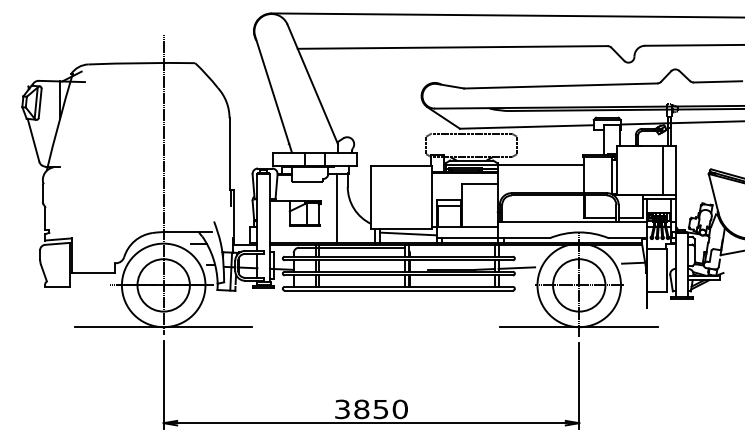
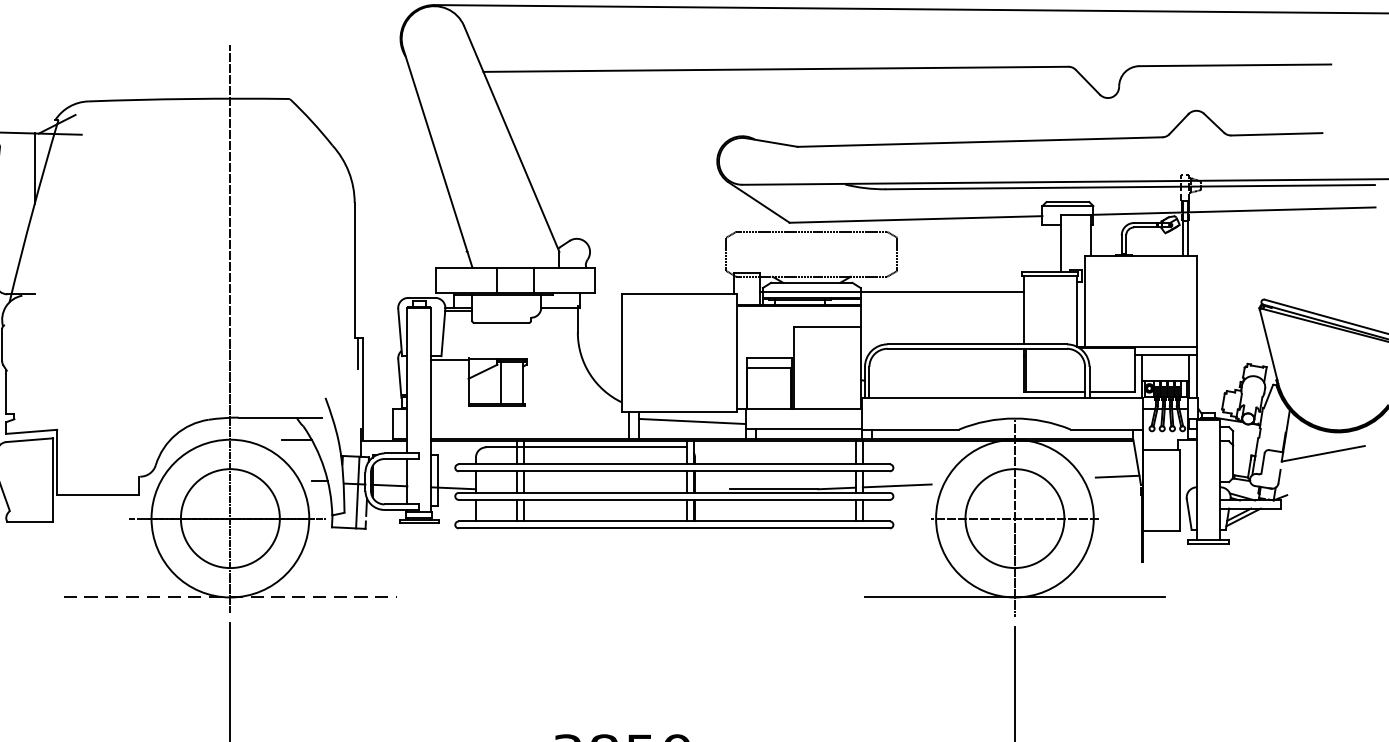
line: (663, 170) -> (1173, 301), removed
line: (336, 208) -> (556, 373), removed
line: (164, 327) -> (231, 598), solid -> dashed

